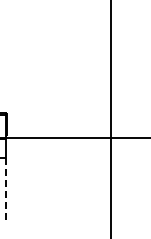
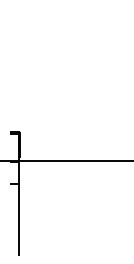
line: (6, 190) -> (19, 220), dashed -> solid

